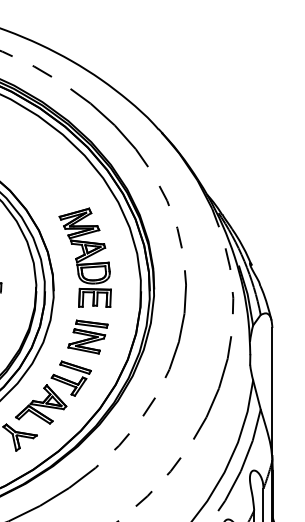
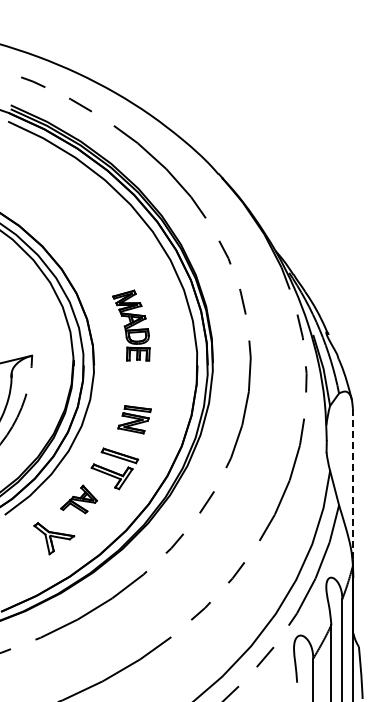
part: (85, 257) -> (131, 325), size x0.6
part: (87, 336) -> (134, 419), size x0.7
line: (272, 391) -> (352, 484), solid -> dashed
part: (40, 404) -> (78, 499), size x0.6

